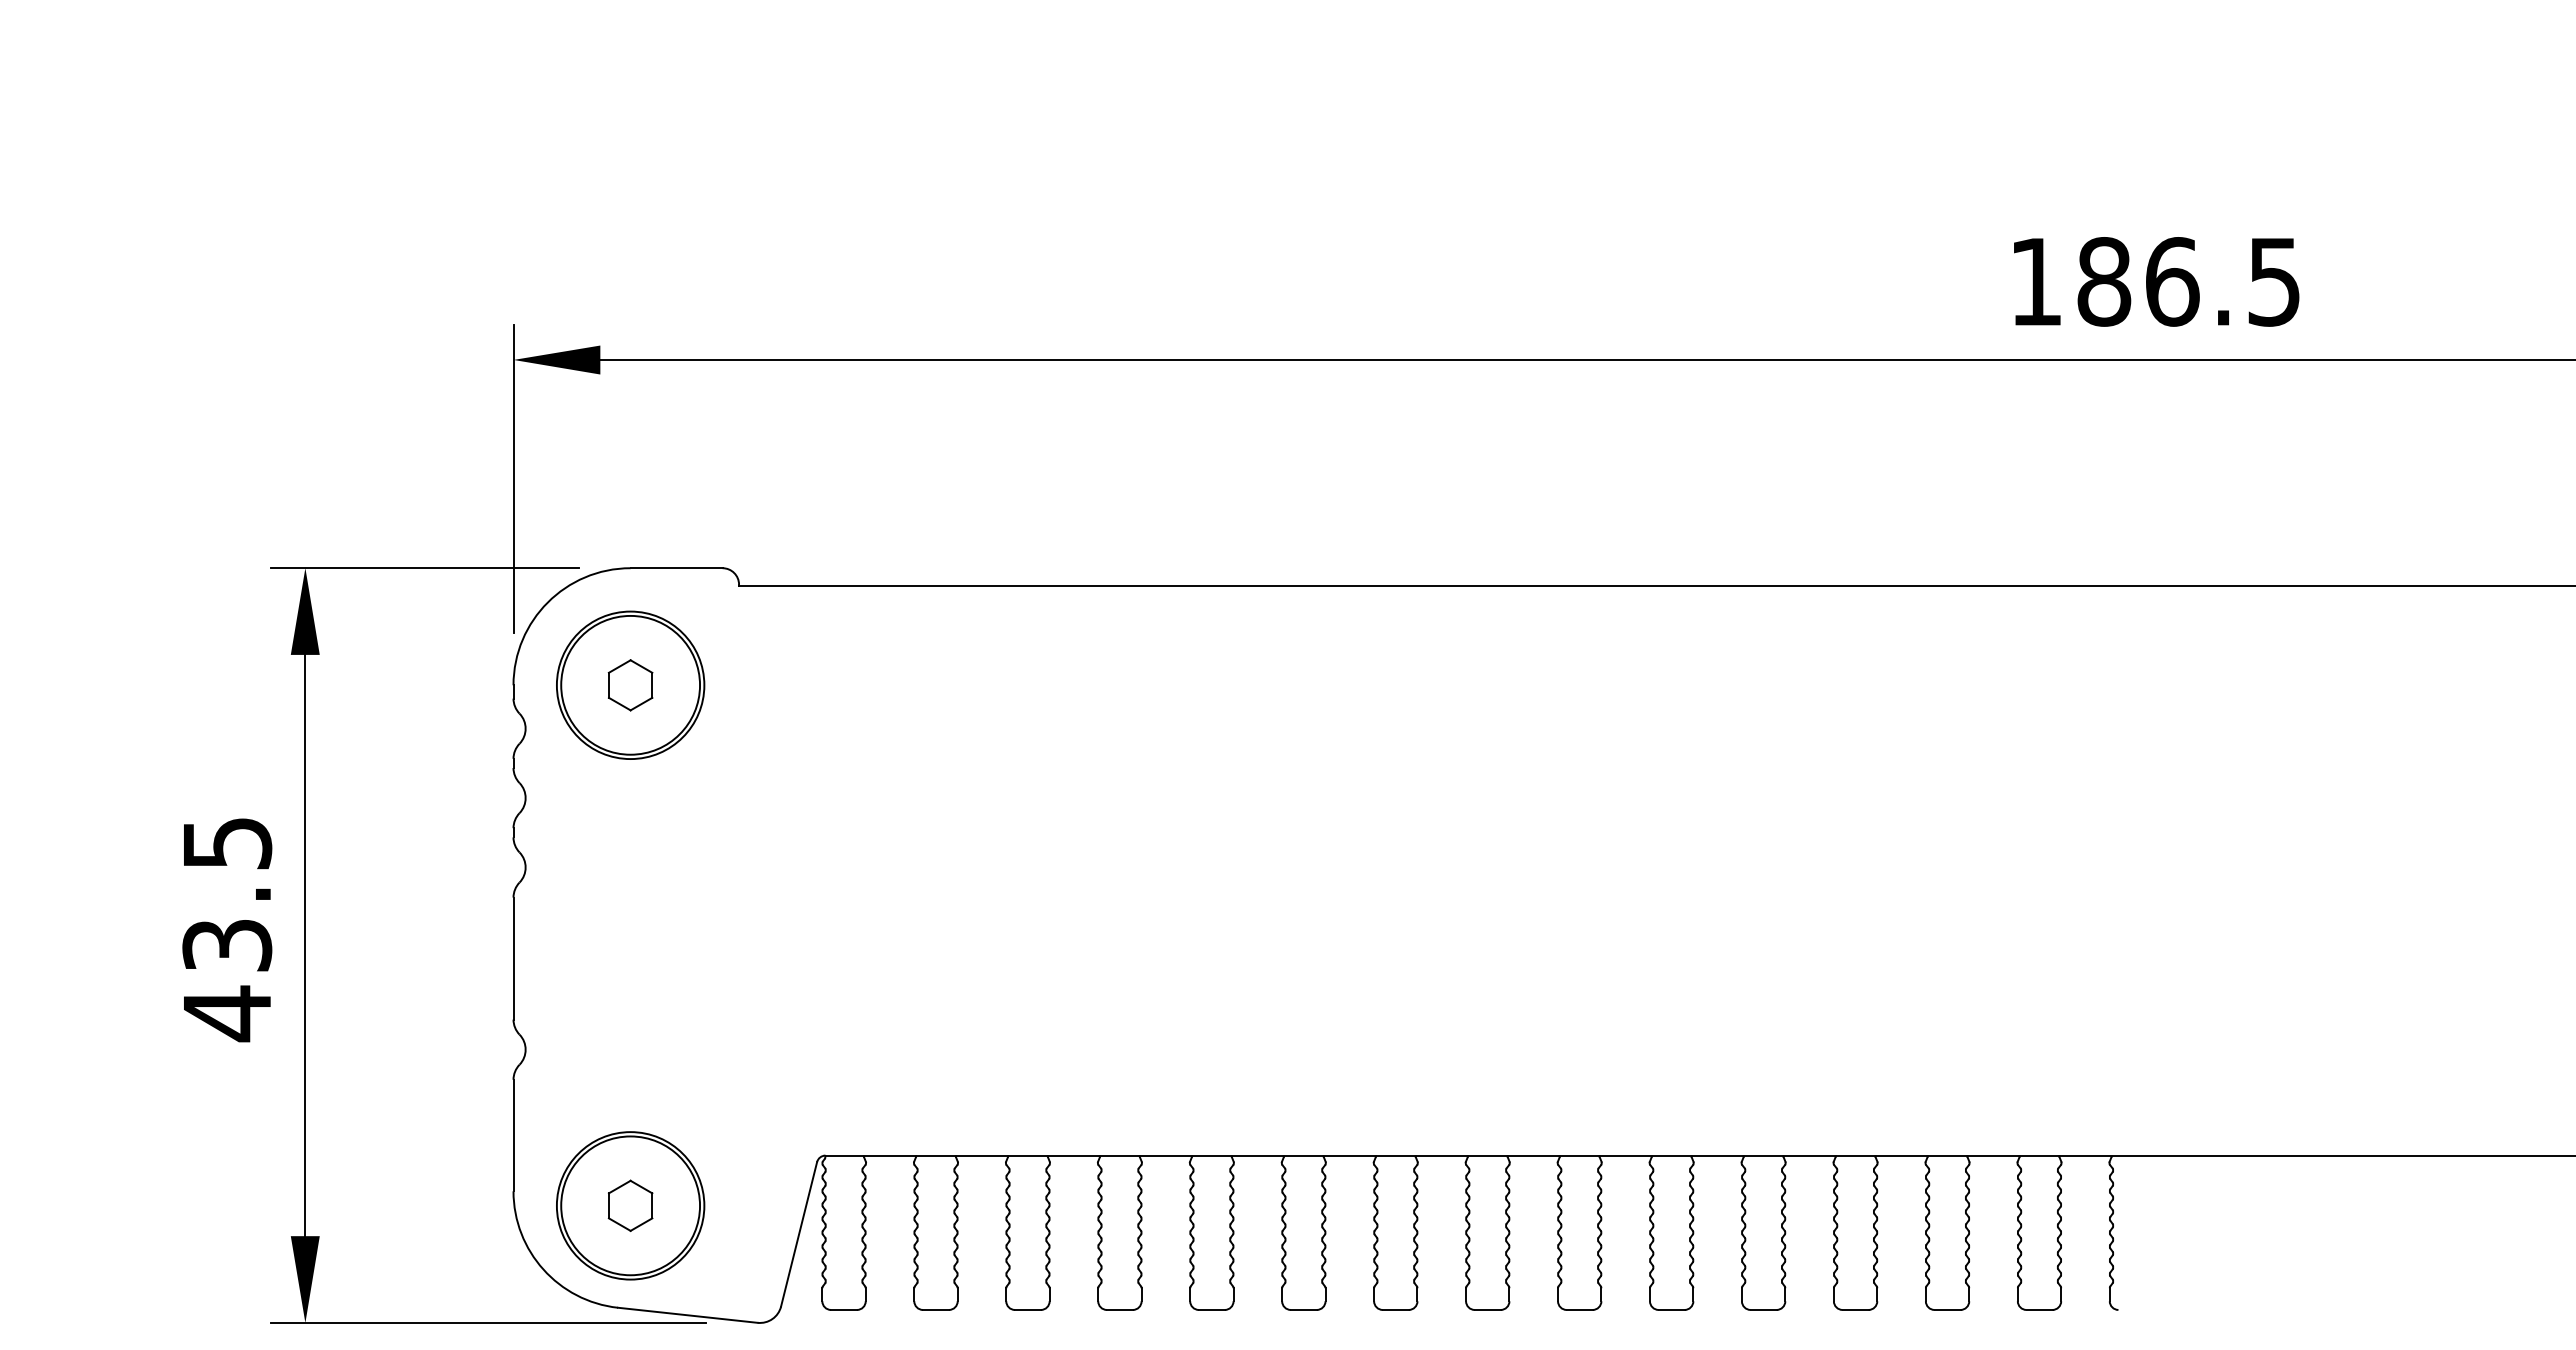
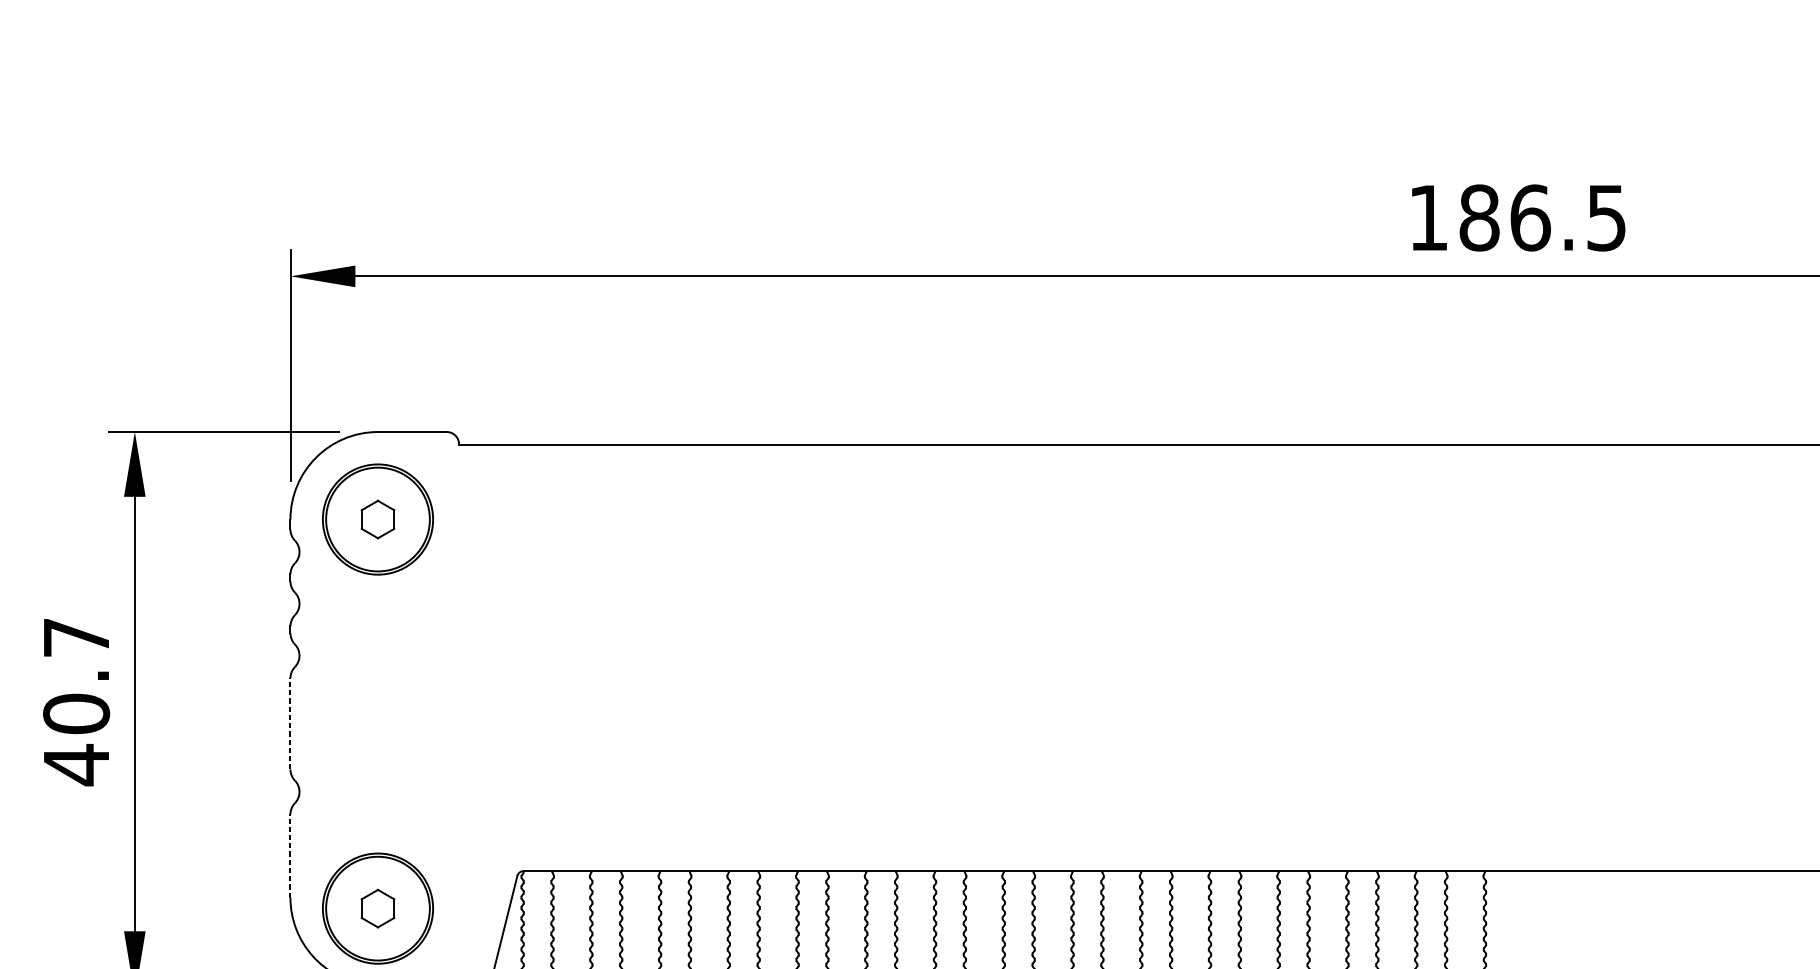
text: (227, 895) -> (76, 676), 43.5 -> 40.7
line: (513, 958) -> (290, 723), solid -> dashed
line: (513, 1135) -> (290, 856), solid -> dashed

